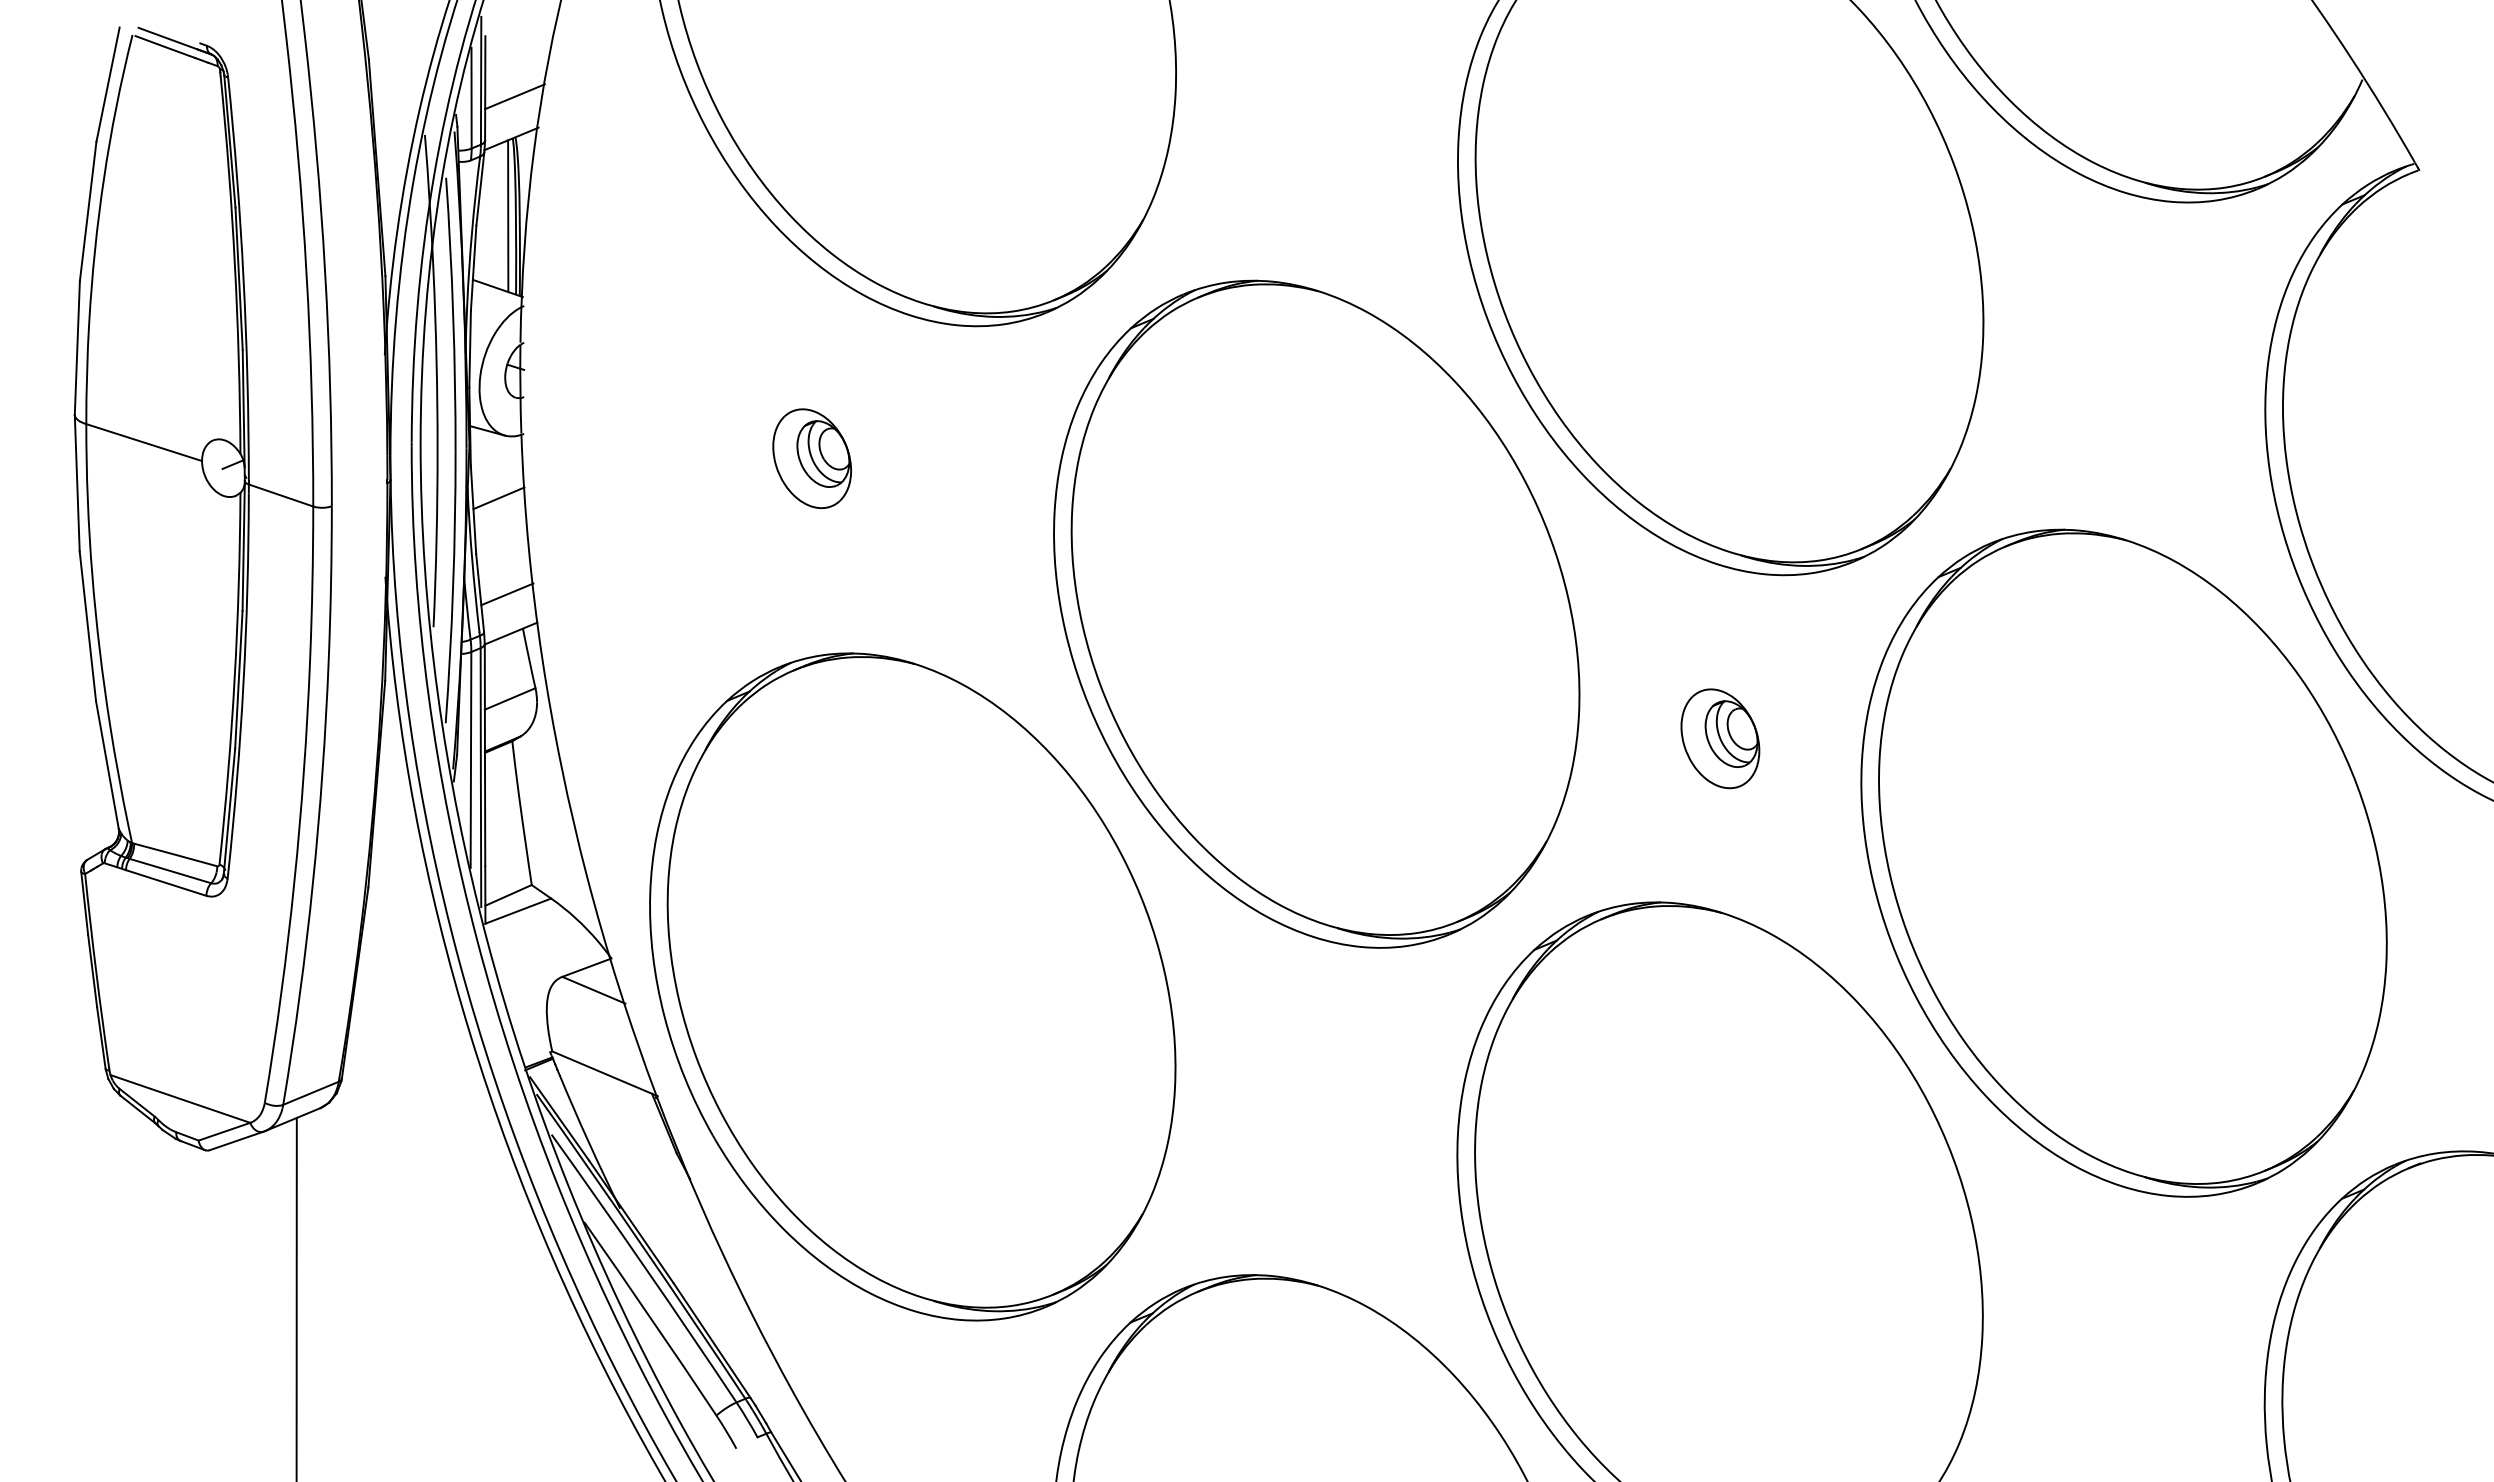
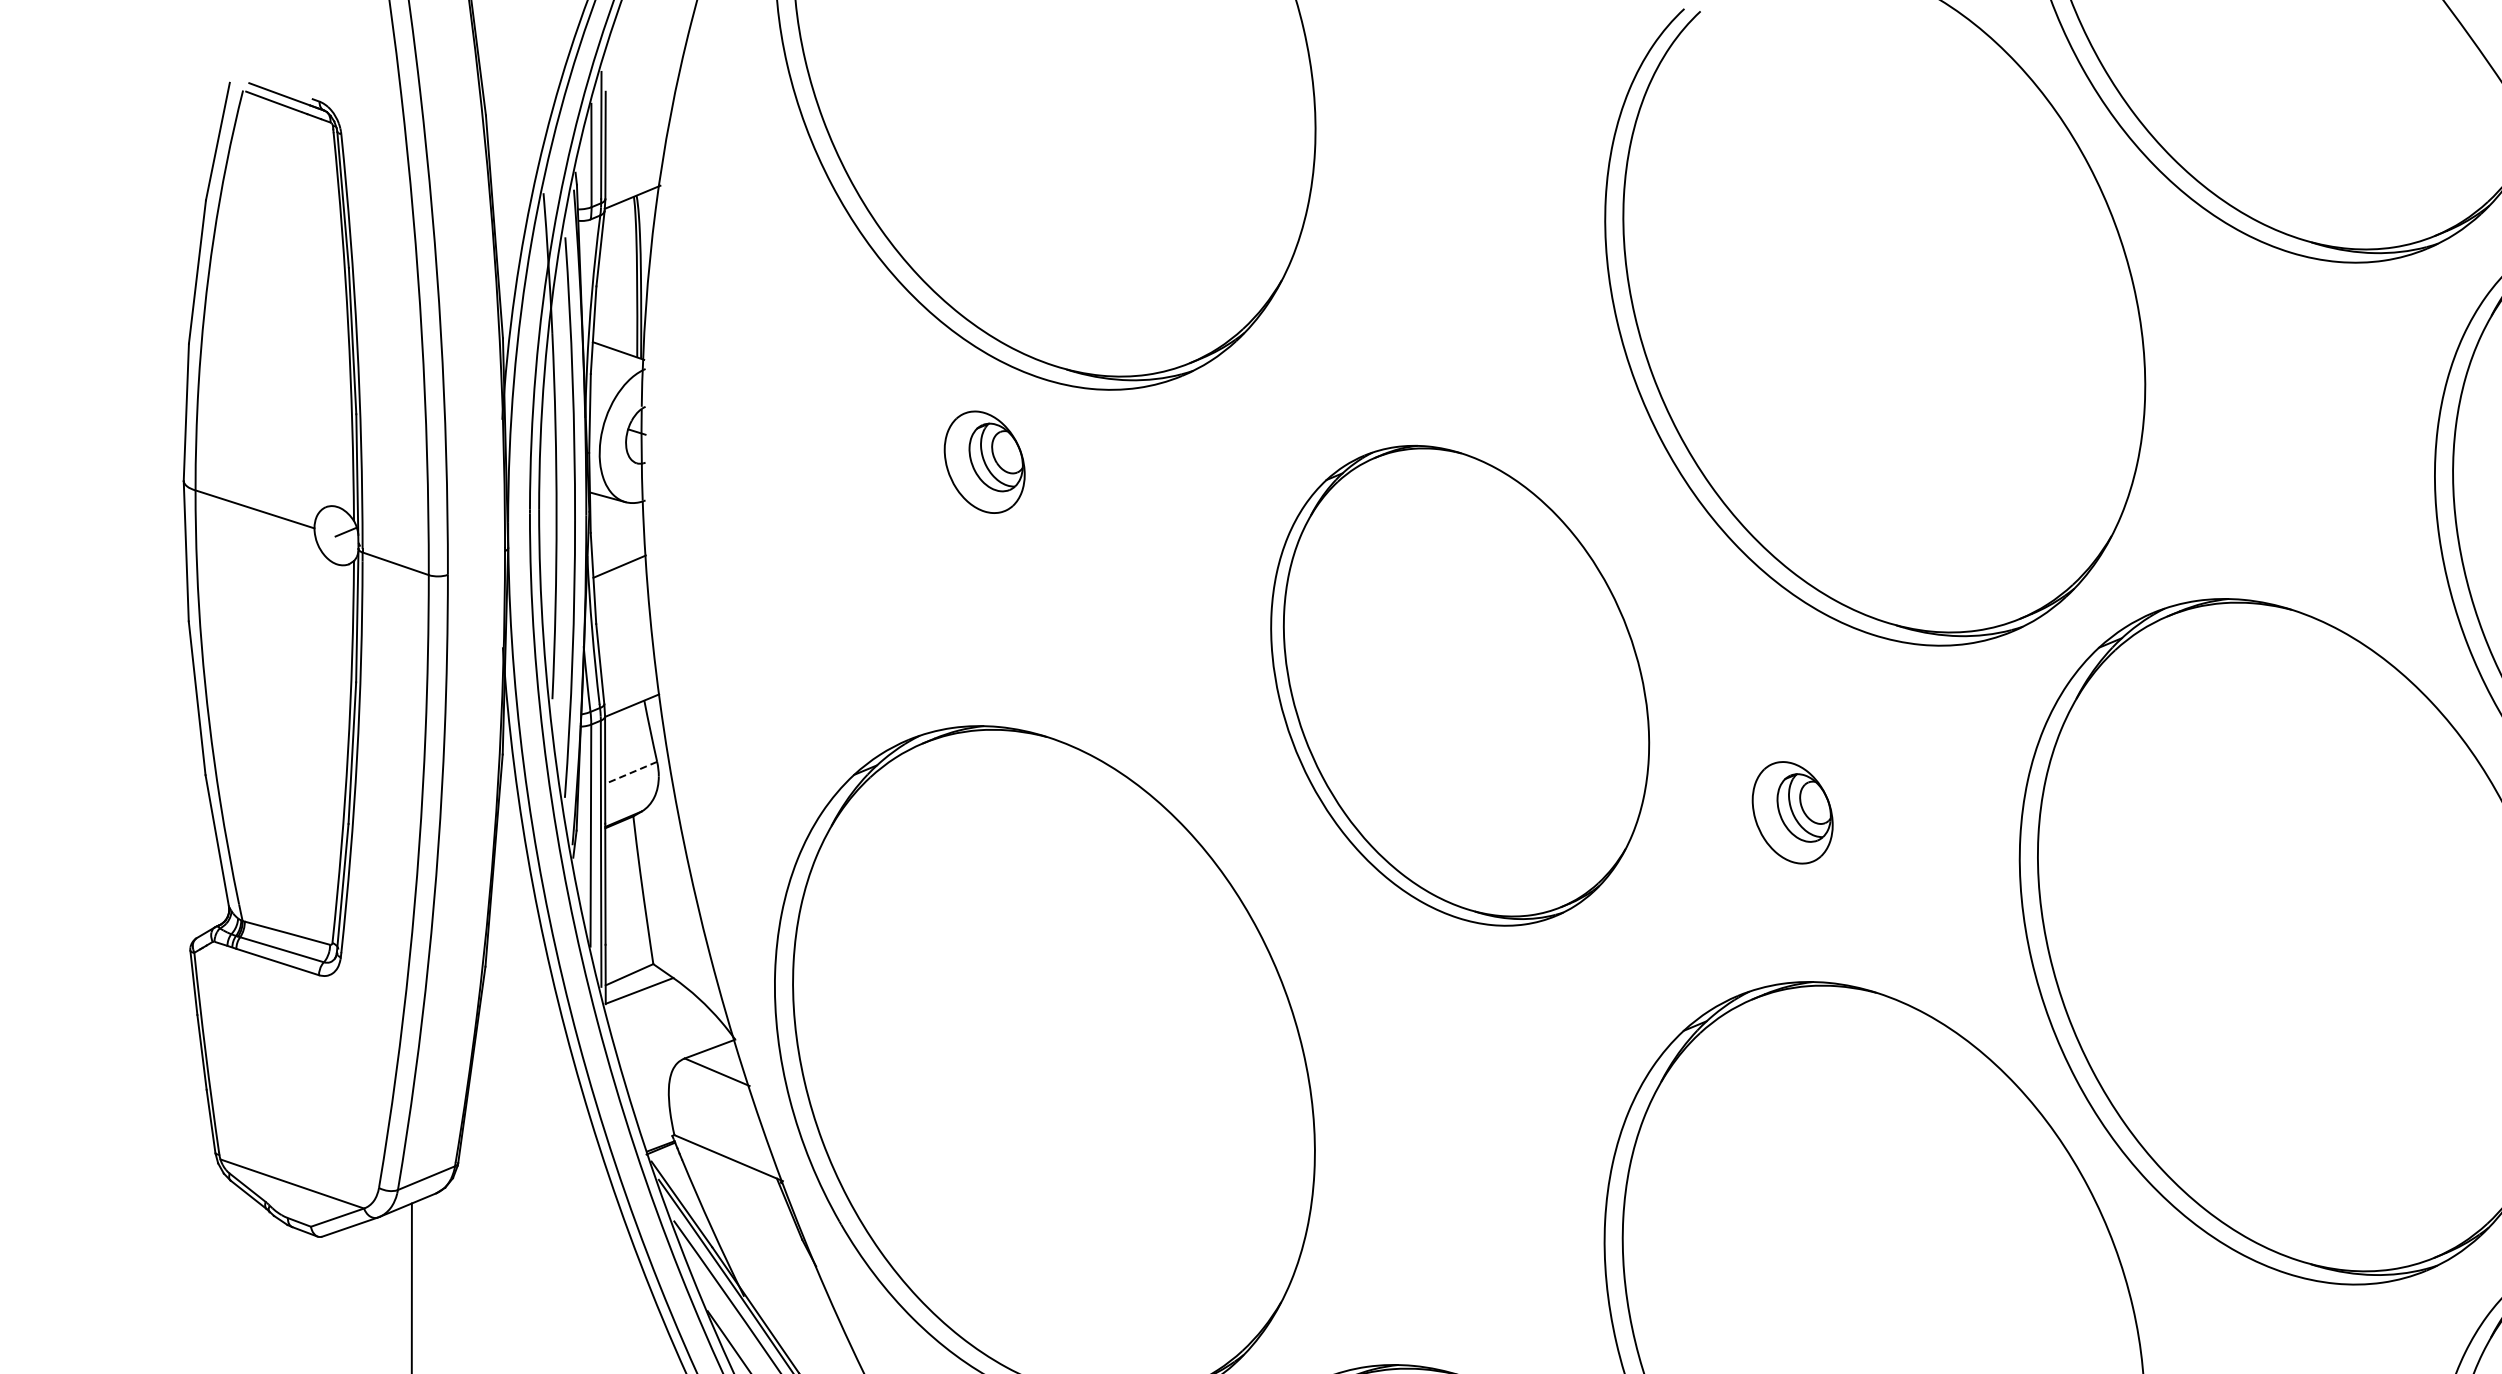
line: (514, 96) -> (635, 153), removed
line: (508, 216) -> (629, 277), removed
part: (811, 458) -> (984, 462), moved
line: (507, 594) -> (628, 665), removed
part: (1316, 613) -> (1459, 685), size x0.7
line: (509, 699) -> (630, 773), solid -> dashed
part: (1720, 738) -> (1792, 812), moved

